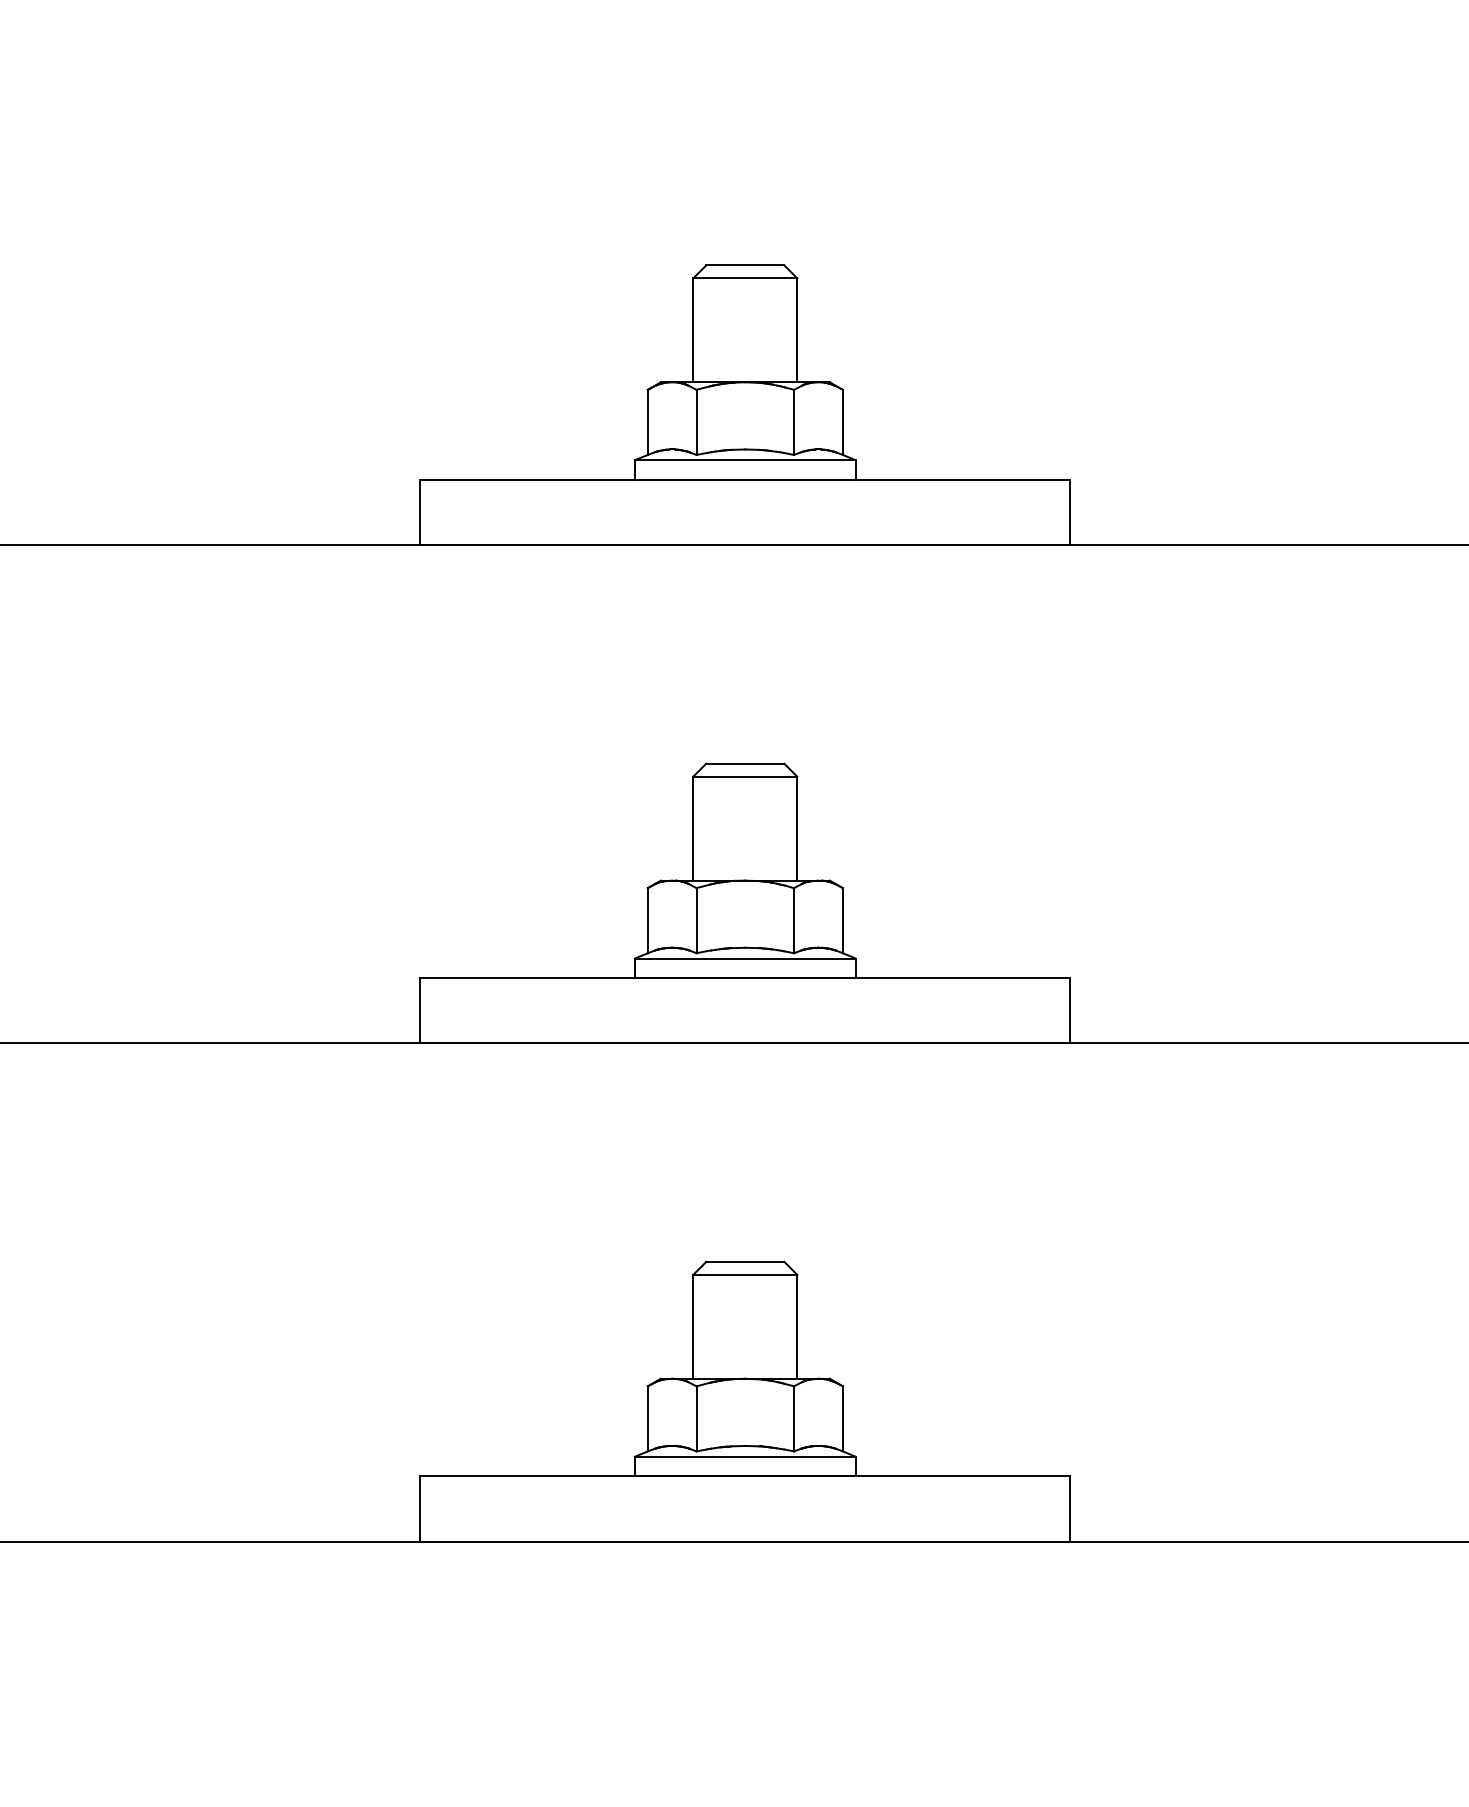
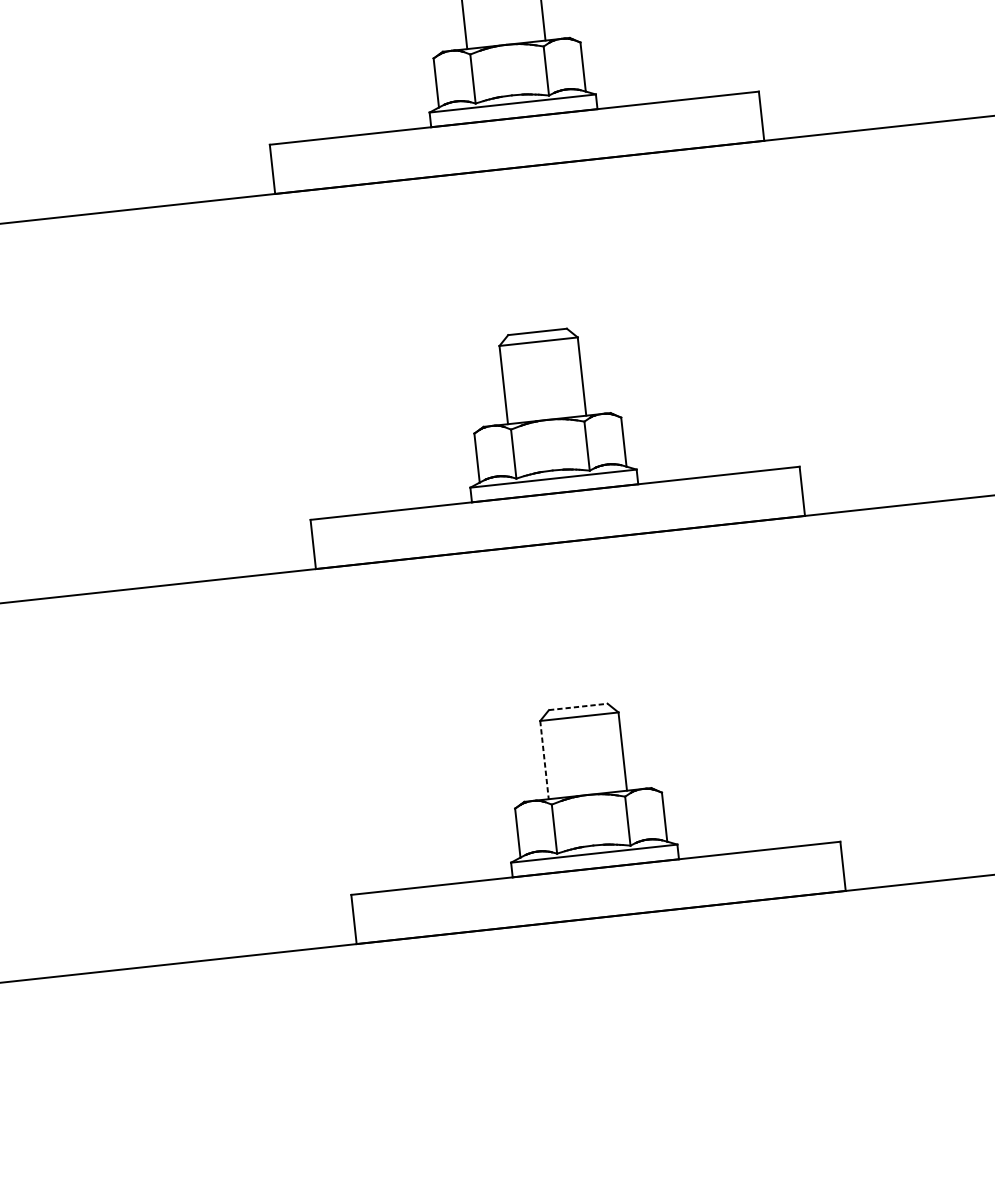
line: (745, 1261) -> (578, 706), solid -> dashed
line: (693, 1326) -> (544, 759), solid -> dashed

